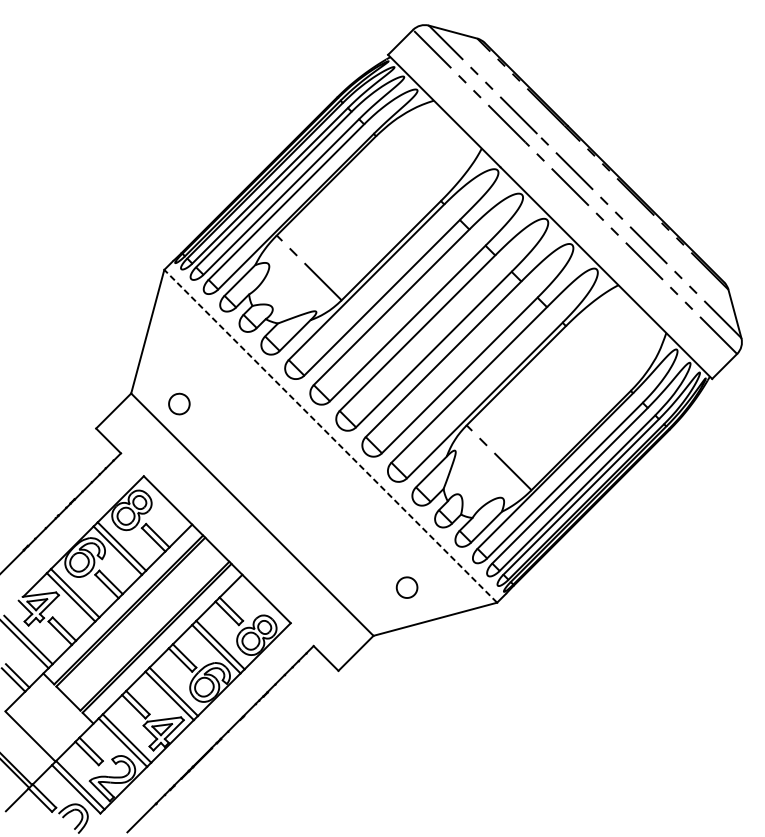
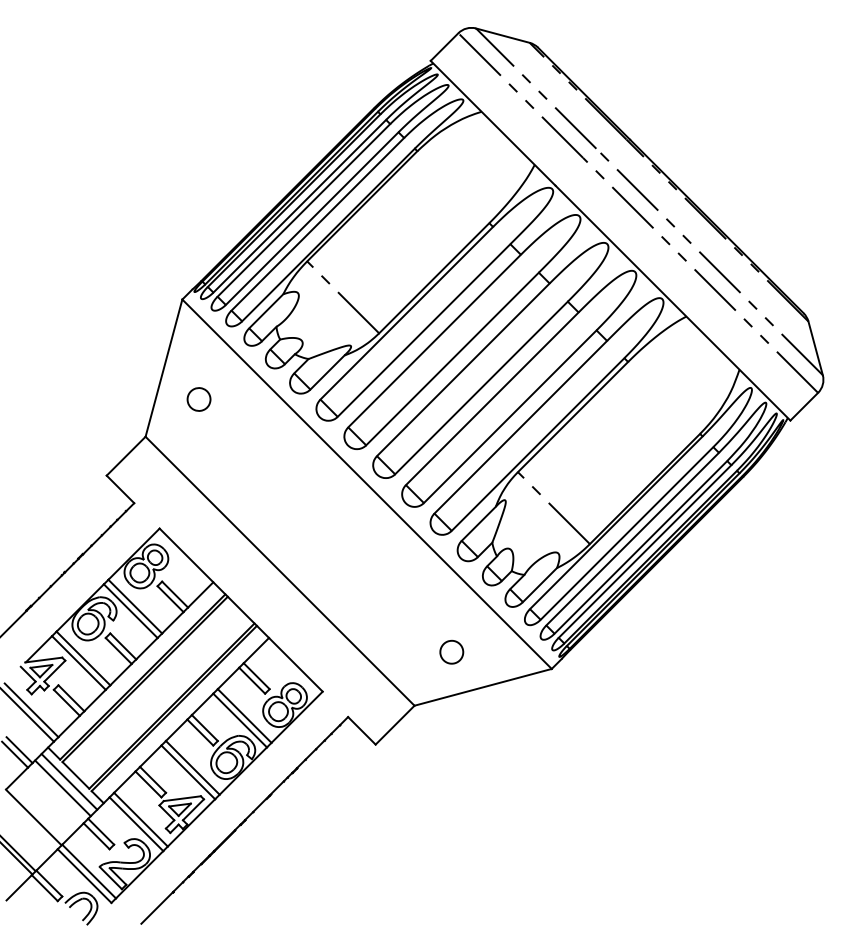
part: (178, 404) -> (198, 399), moved
line: (330, 435) -> (366, 483), dashed -> solid
line: (62, 704) -> (69, 781), added
line: (56, 710) -> (62, 788), added

